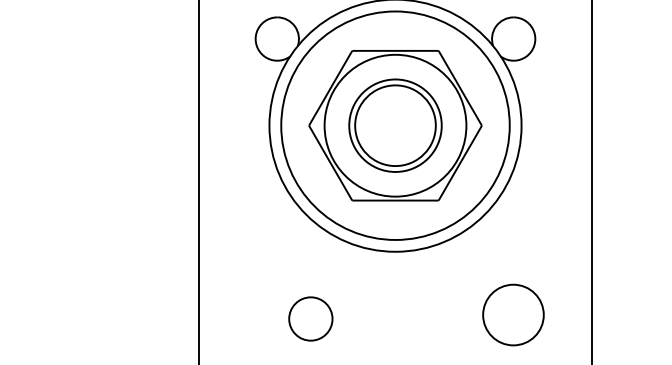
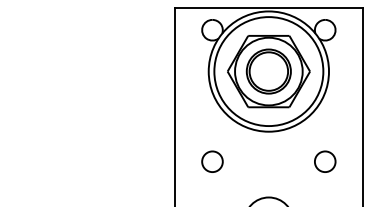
circle: (514, 314) -> (325, 161), size x0.71
circle: (310, 318) -> (212, 161), moved

